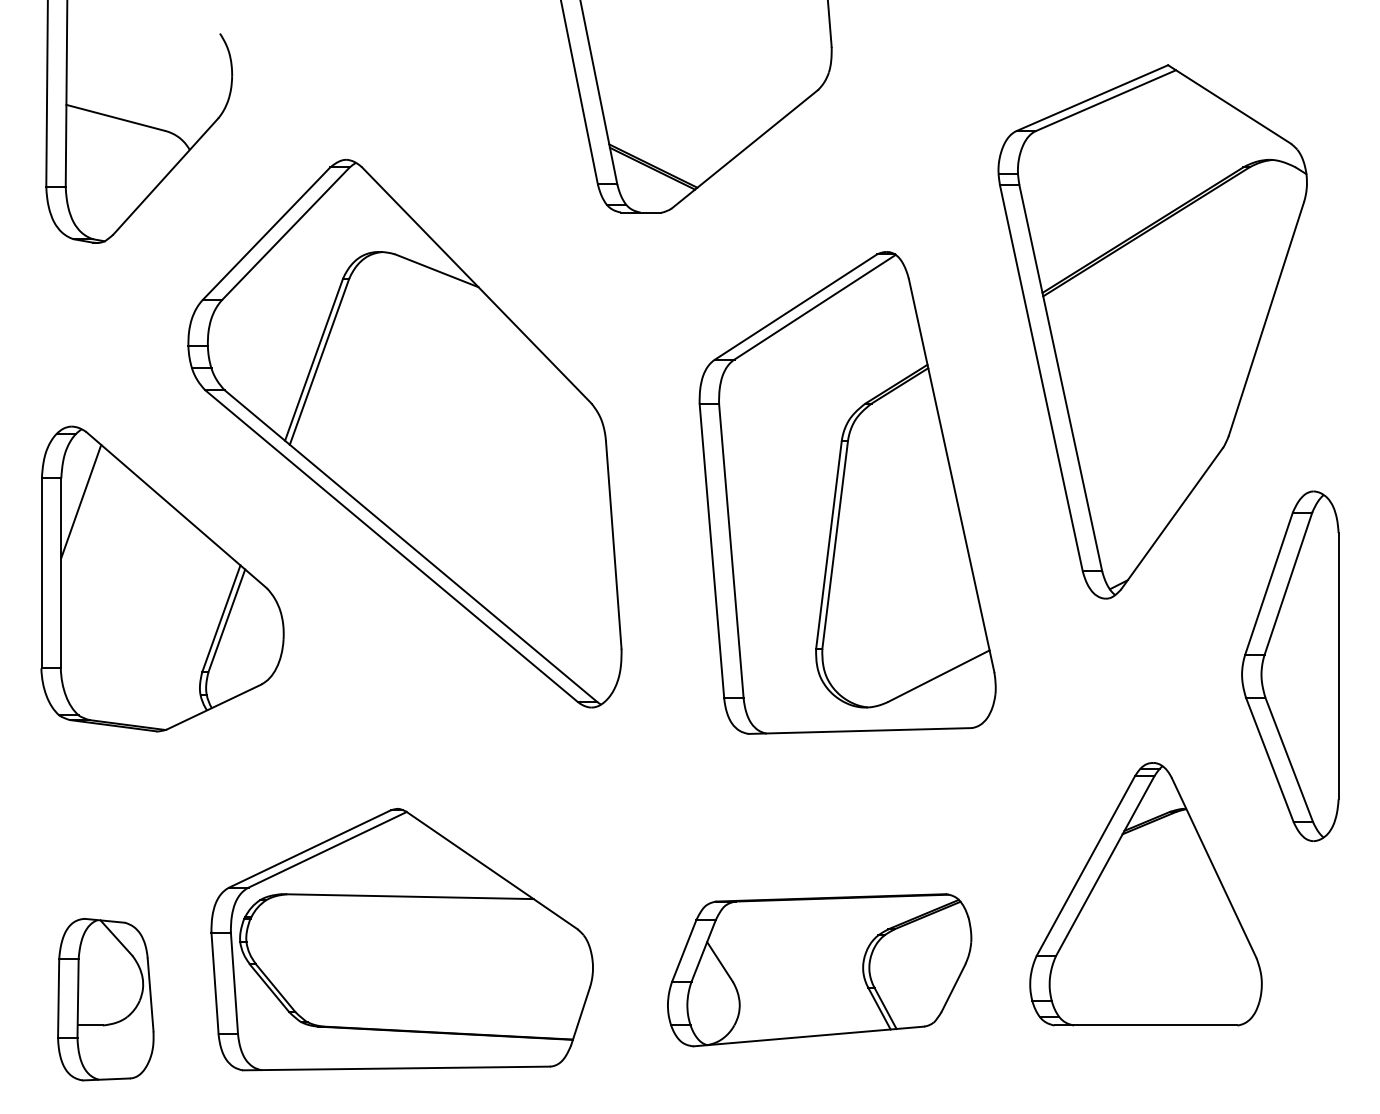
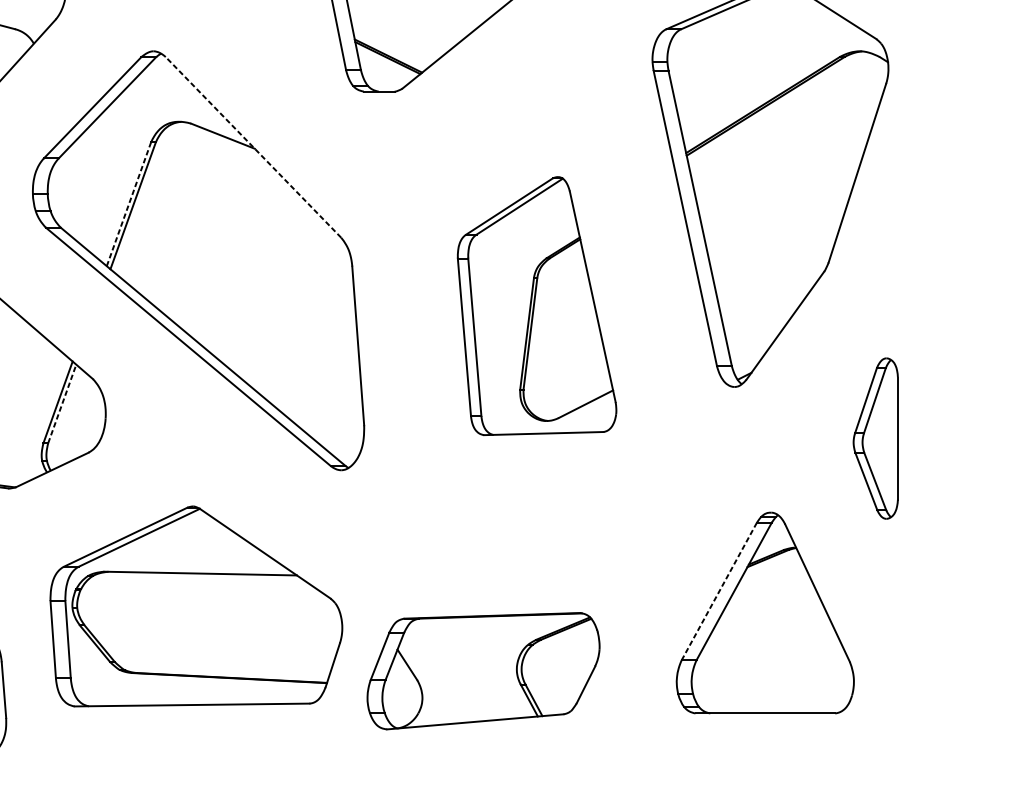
line: (476, 285) -> (253, 147), solid -> dashed
line: (314, 359) -> (129, 204), solid -> dashed
part: (847, 492) -> (537, 305), size x0.7
line: (226, 620) -> (62, 403), solid -> dashed
part: (1290, 665) -> (875, 438), size x0.6
line: (1085, 866) -> (719, 591), solid -> dashed
part: (401, 939) -> (195, 606), moved
part: (819, 970) -> (483, 671), moved

